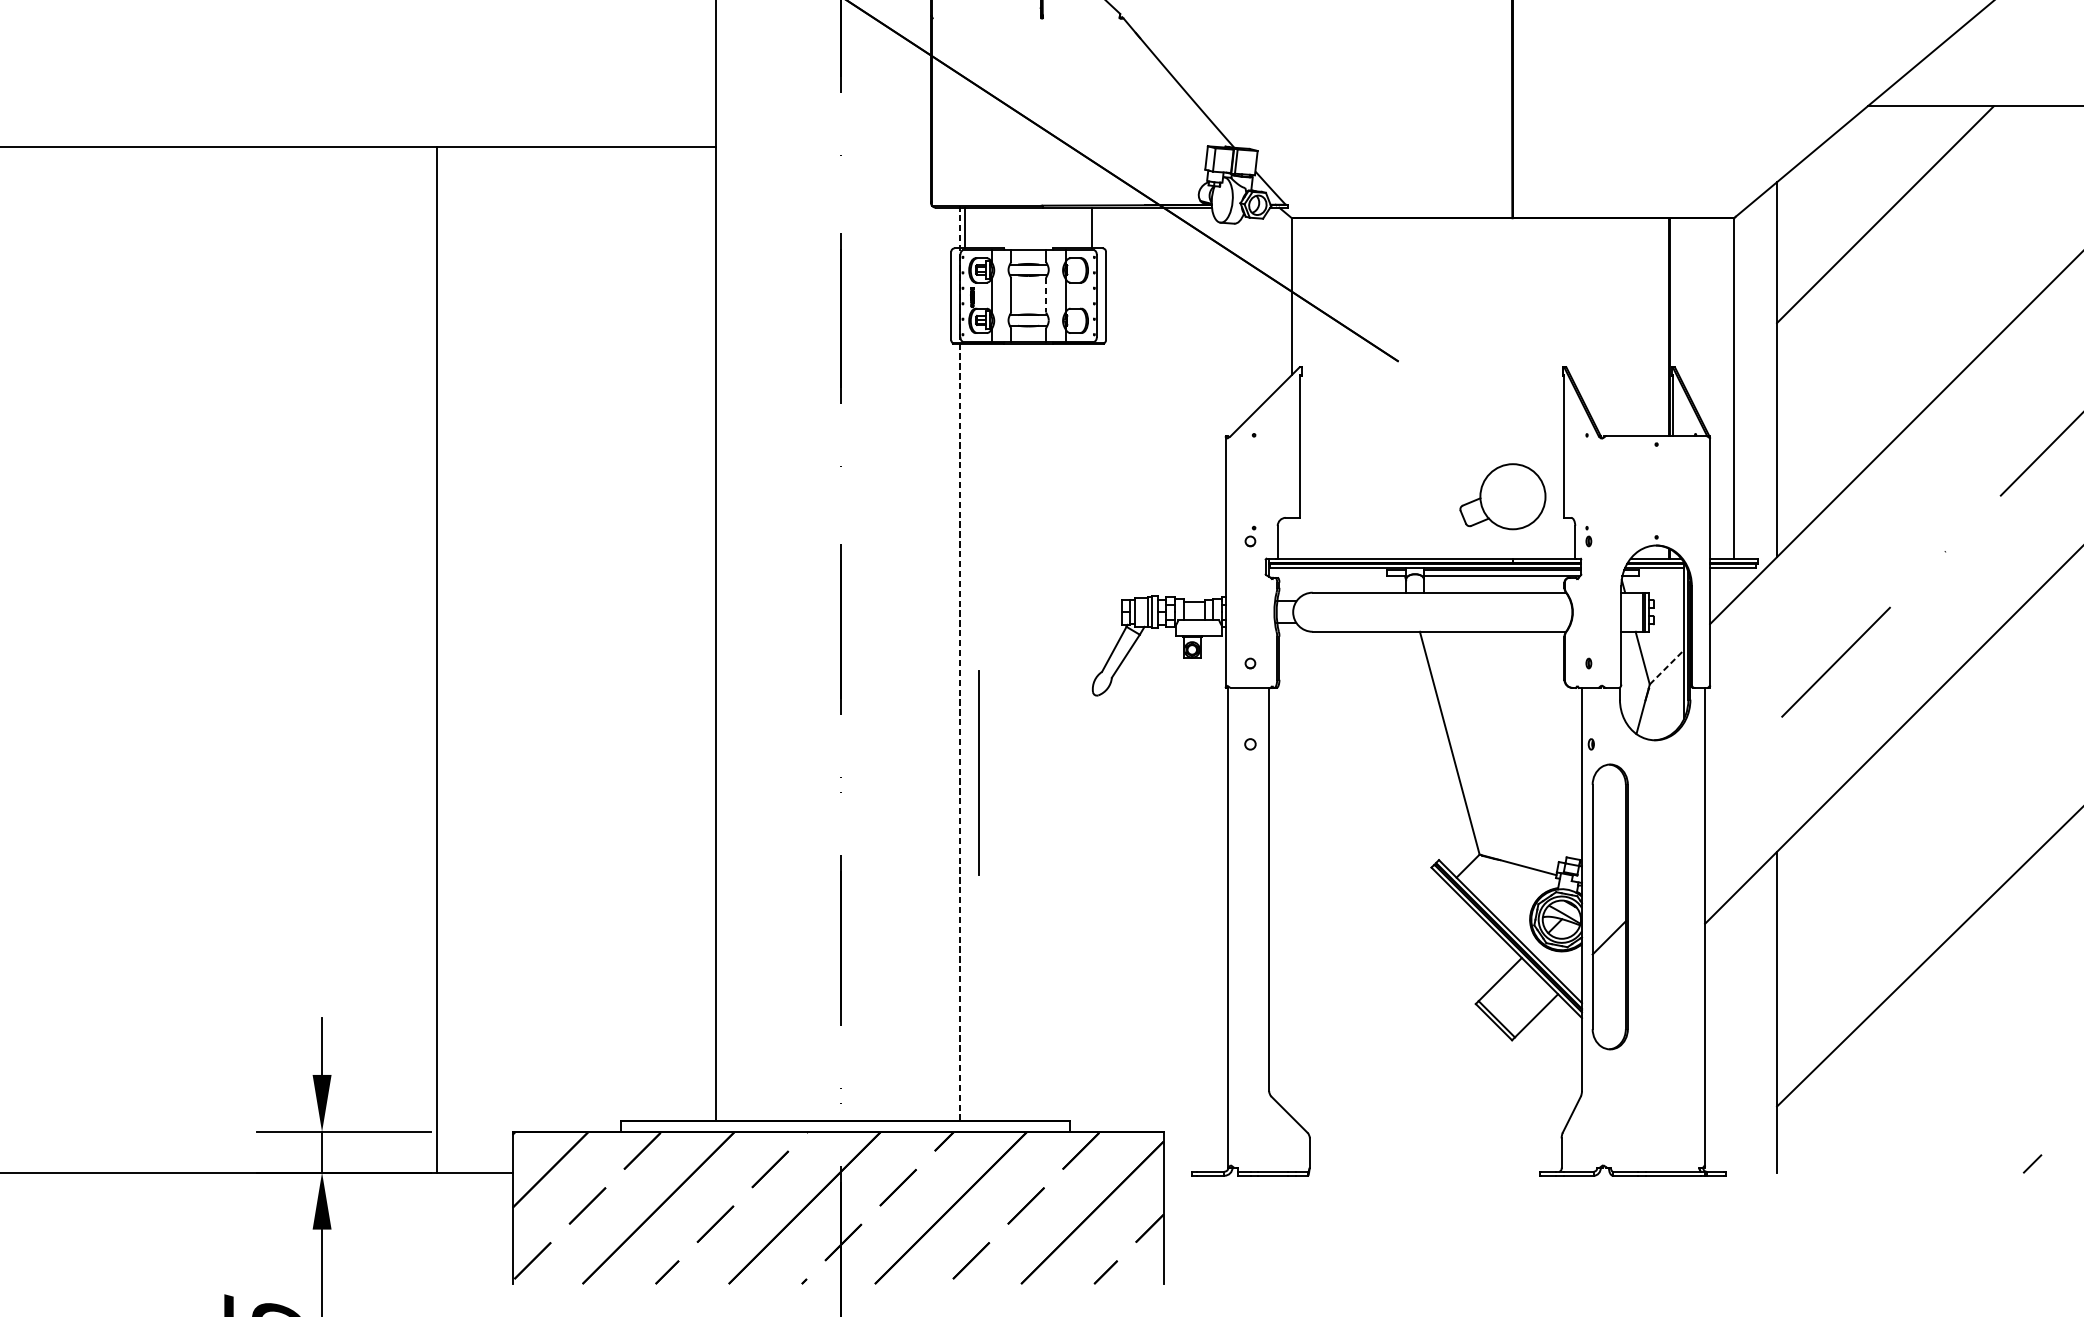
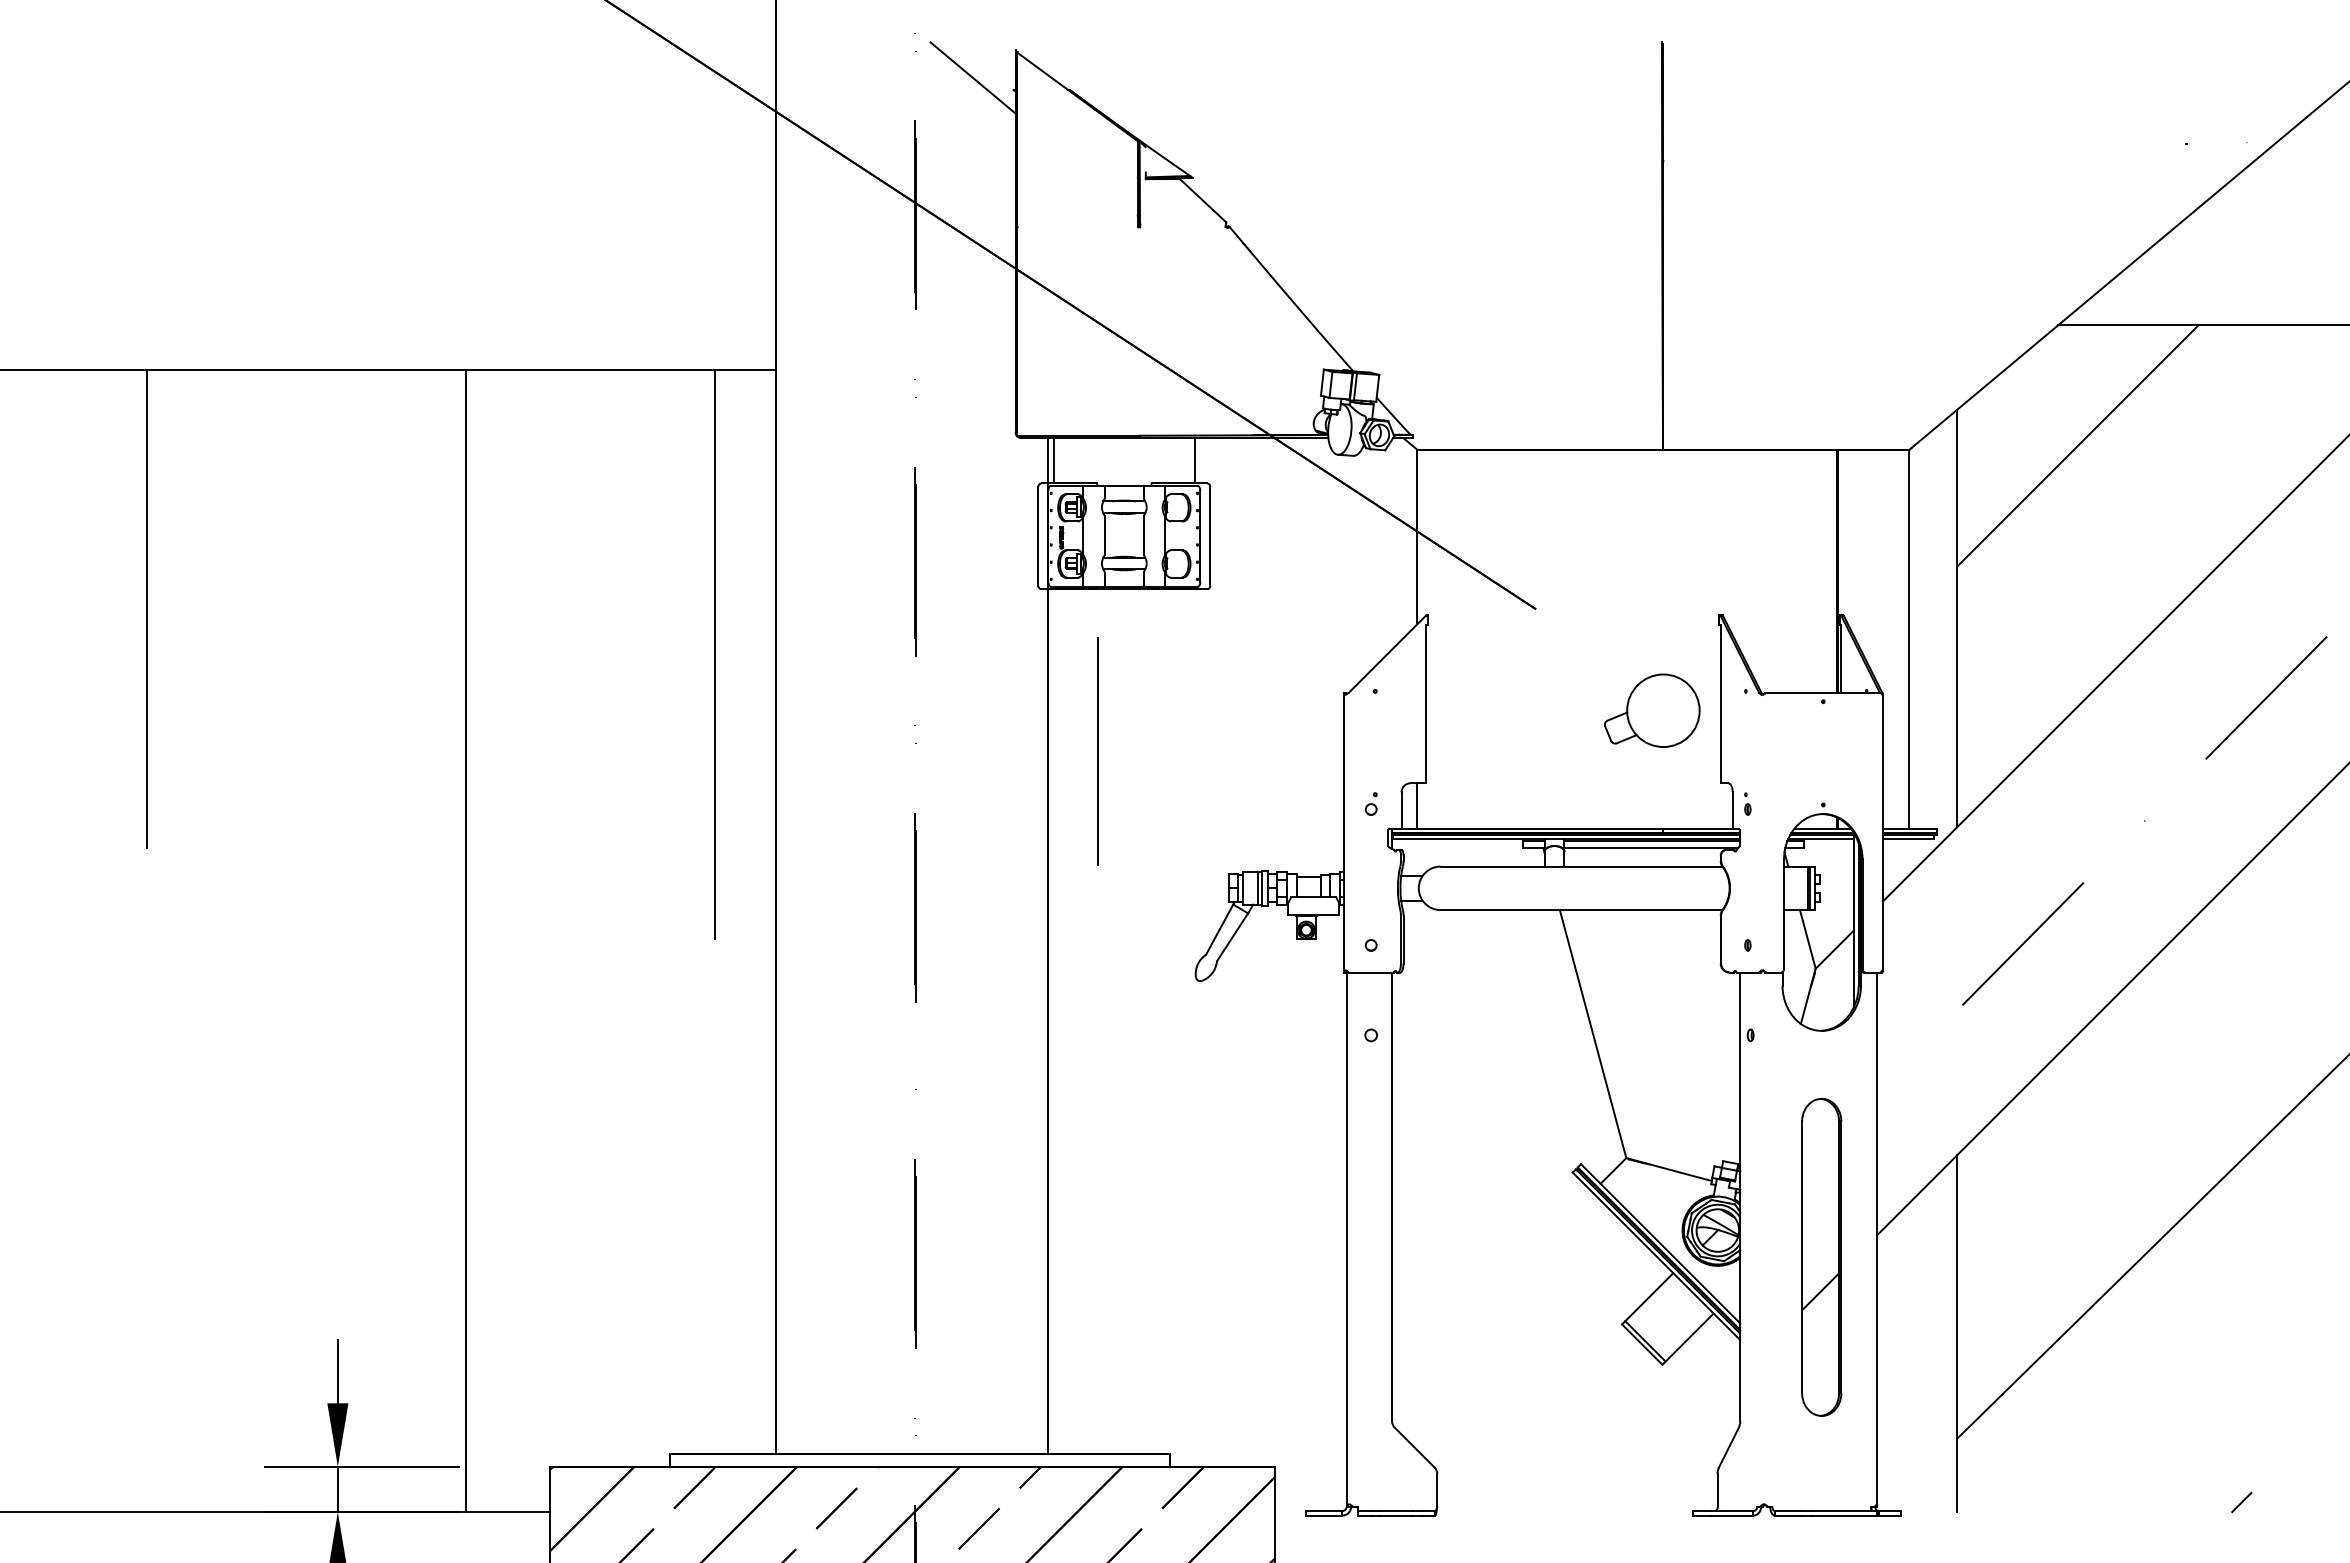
line: (1045, 295) -> (1143, 535), dashed -> solid
line: (150, 360) -> (146, 608), added
line: (660, 402) -> (714, 654), added
part: (1503, 496) -> (1652, 710), moved
line: (1292, 537) -> (1417, 805), added
line: (960, 662) -> (1048, 944), dashed -> solid
line: (1667, 667) -> (1835, 949), dashed -> solid
line: (978, 773) -> (1097, 751), moved
part: (1610, 907) -> (1821, 1257), moved

